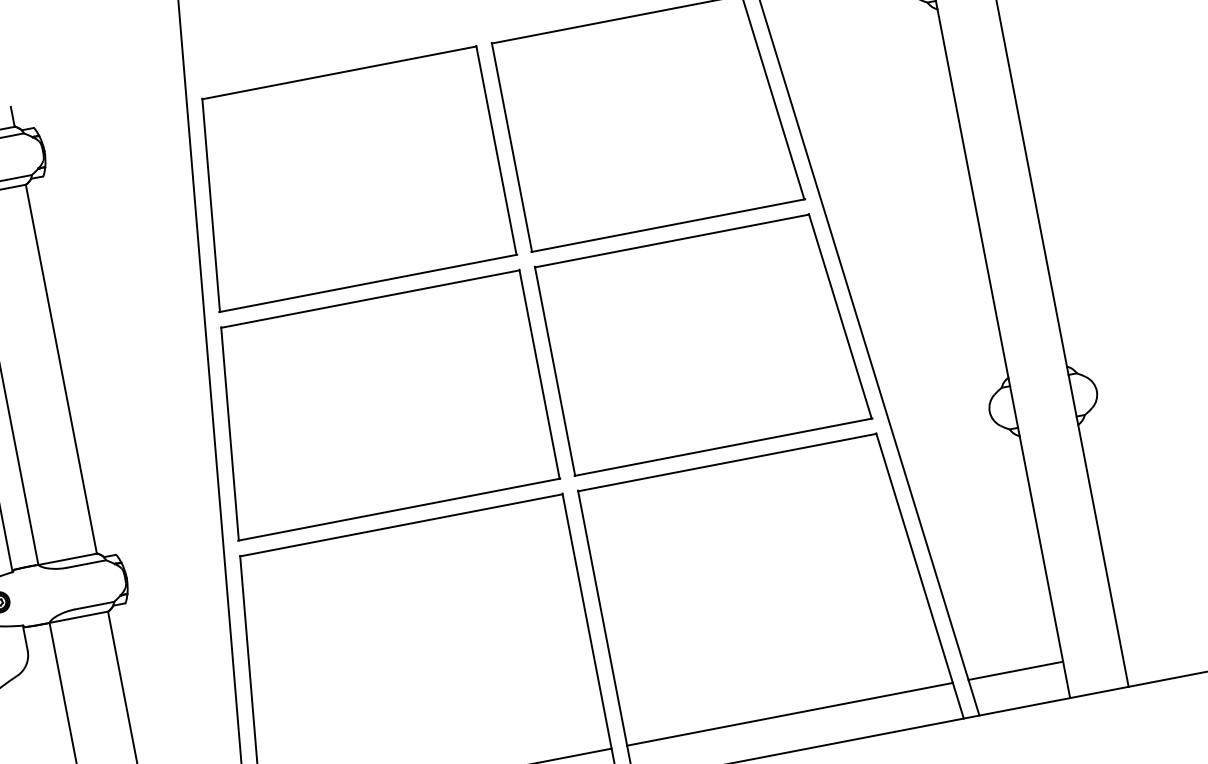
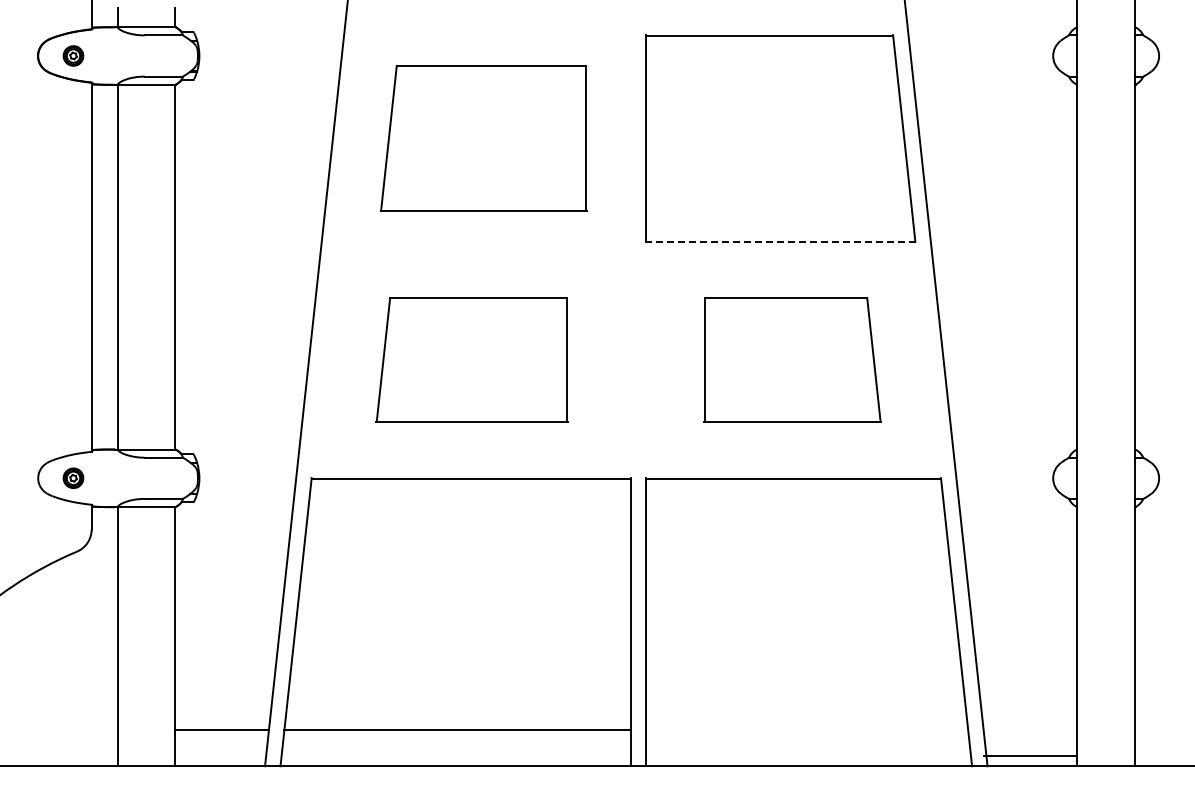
part: (347, 179) -> (483, 138), size x0.7
line: (667, 225) -> (780, 241), solid -> dashed
part: (703, 342) -> (792, 359), size x0.6
part: (378, 404) -> (471, 359), size x0.6
line: (1015, 671) -> (1030, 756), moved
line: (789, 714) -> (806, 730), removed

